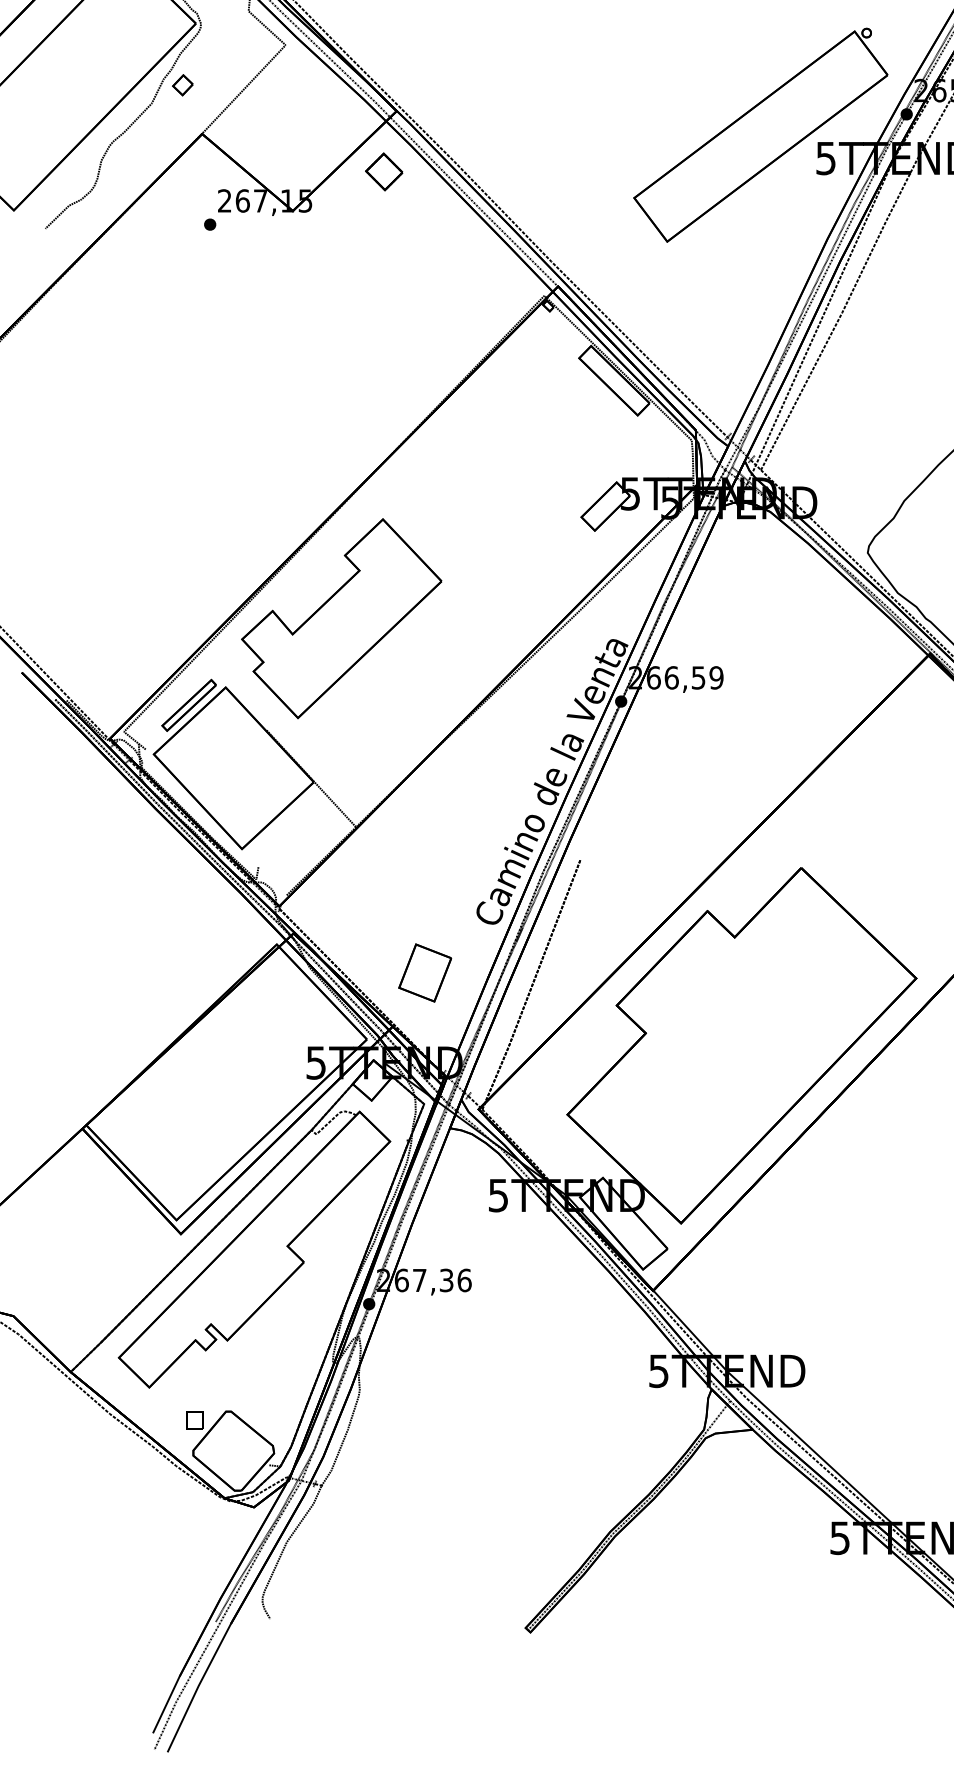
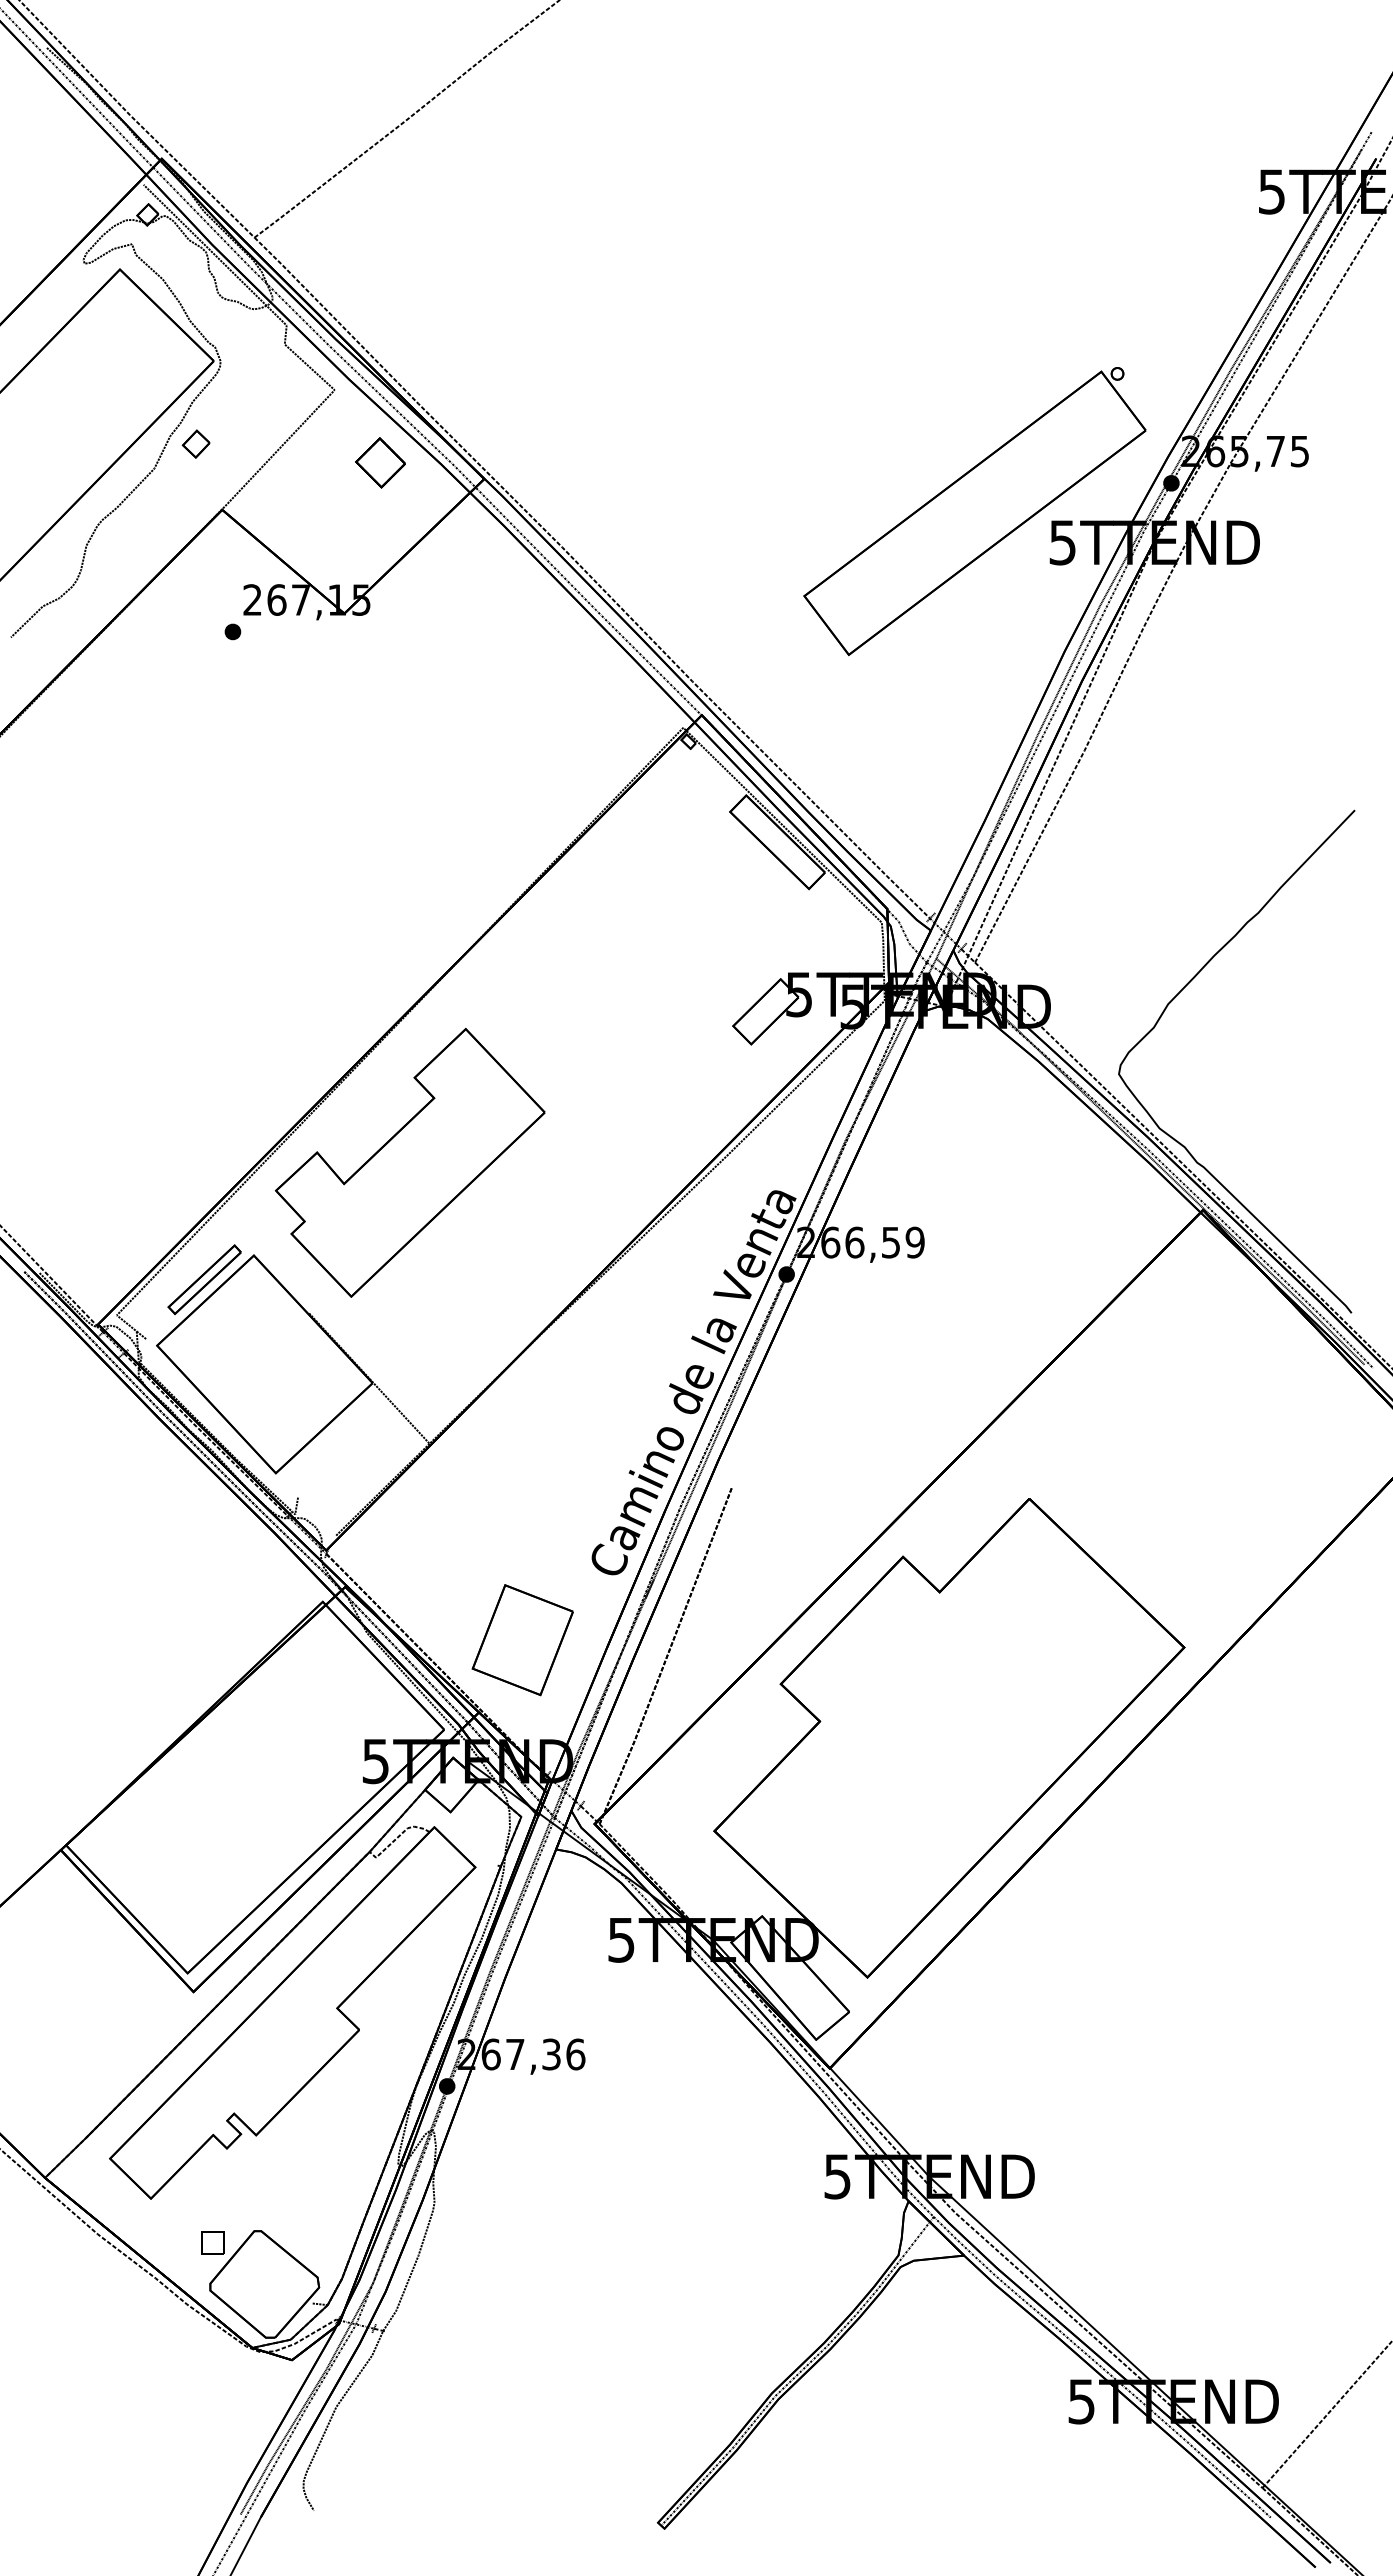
part: (384, 171) -> (380, 462), moved
part: (425, 973) -> (522, 1640), size x1.43

